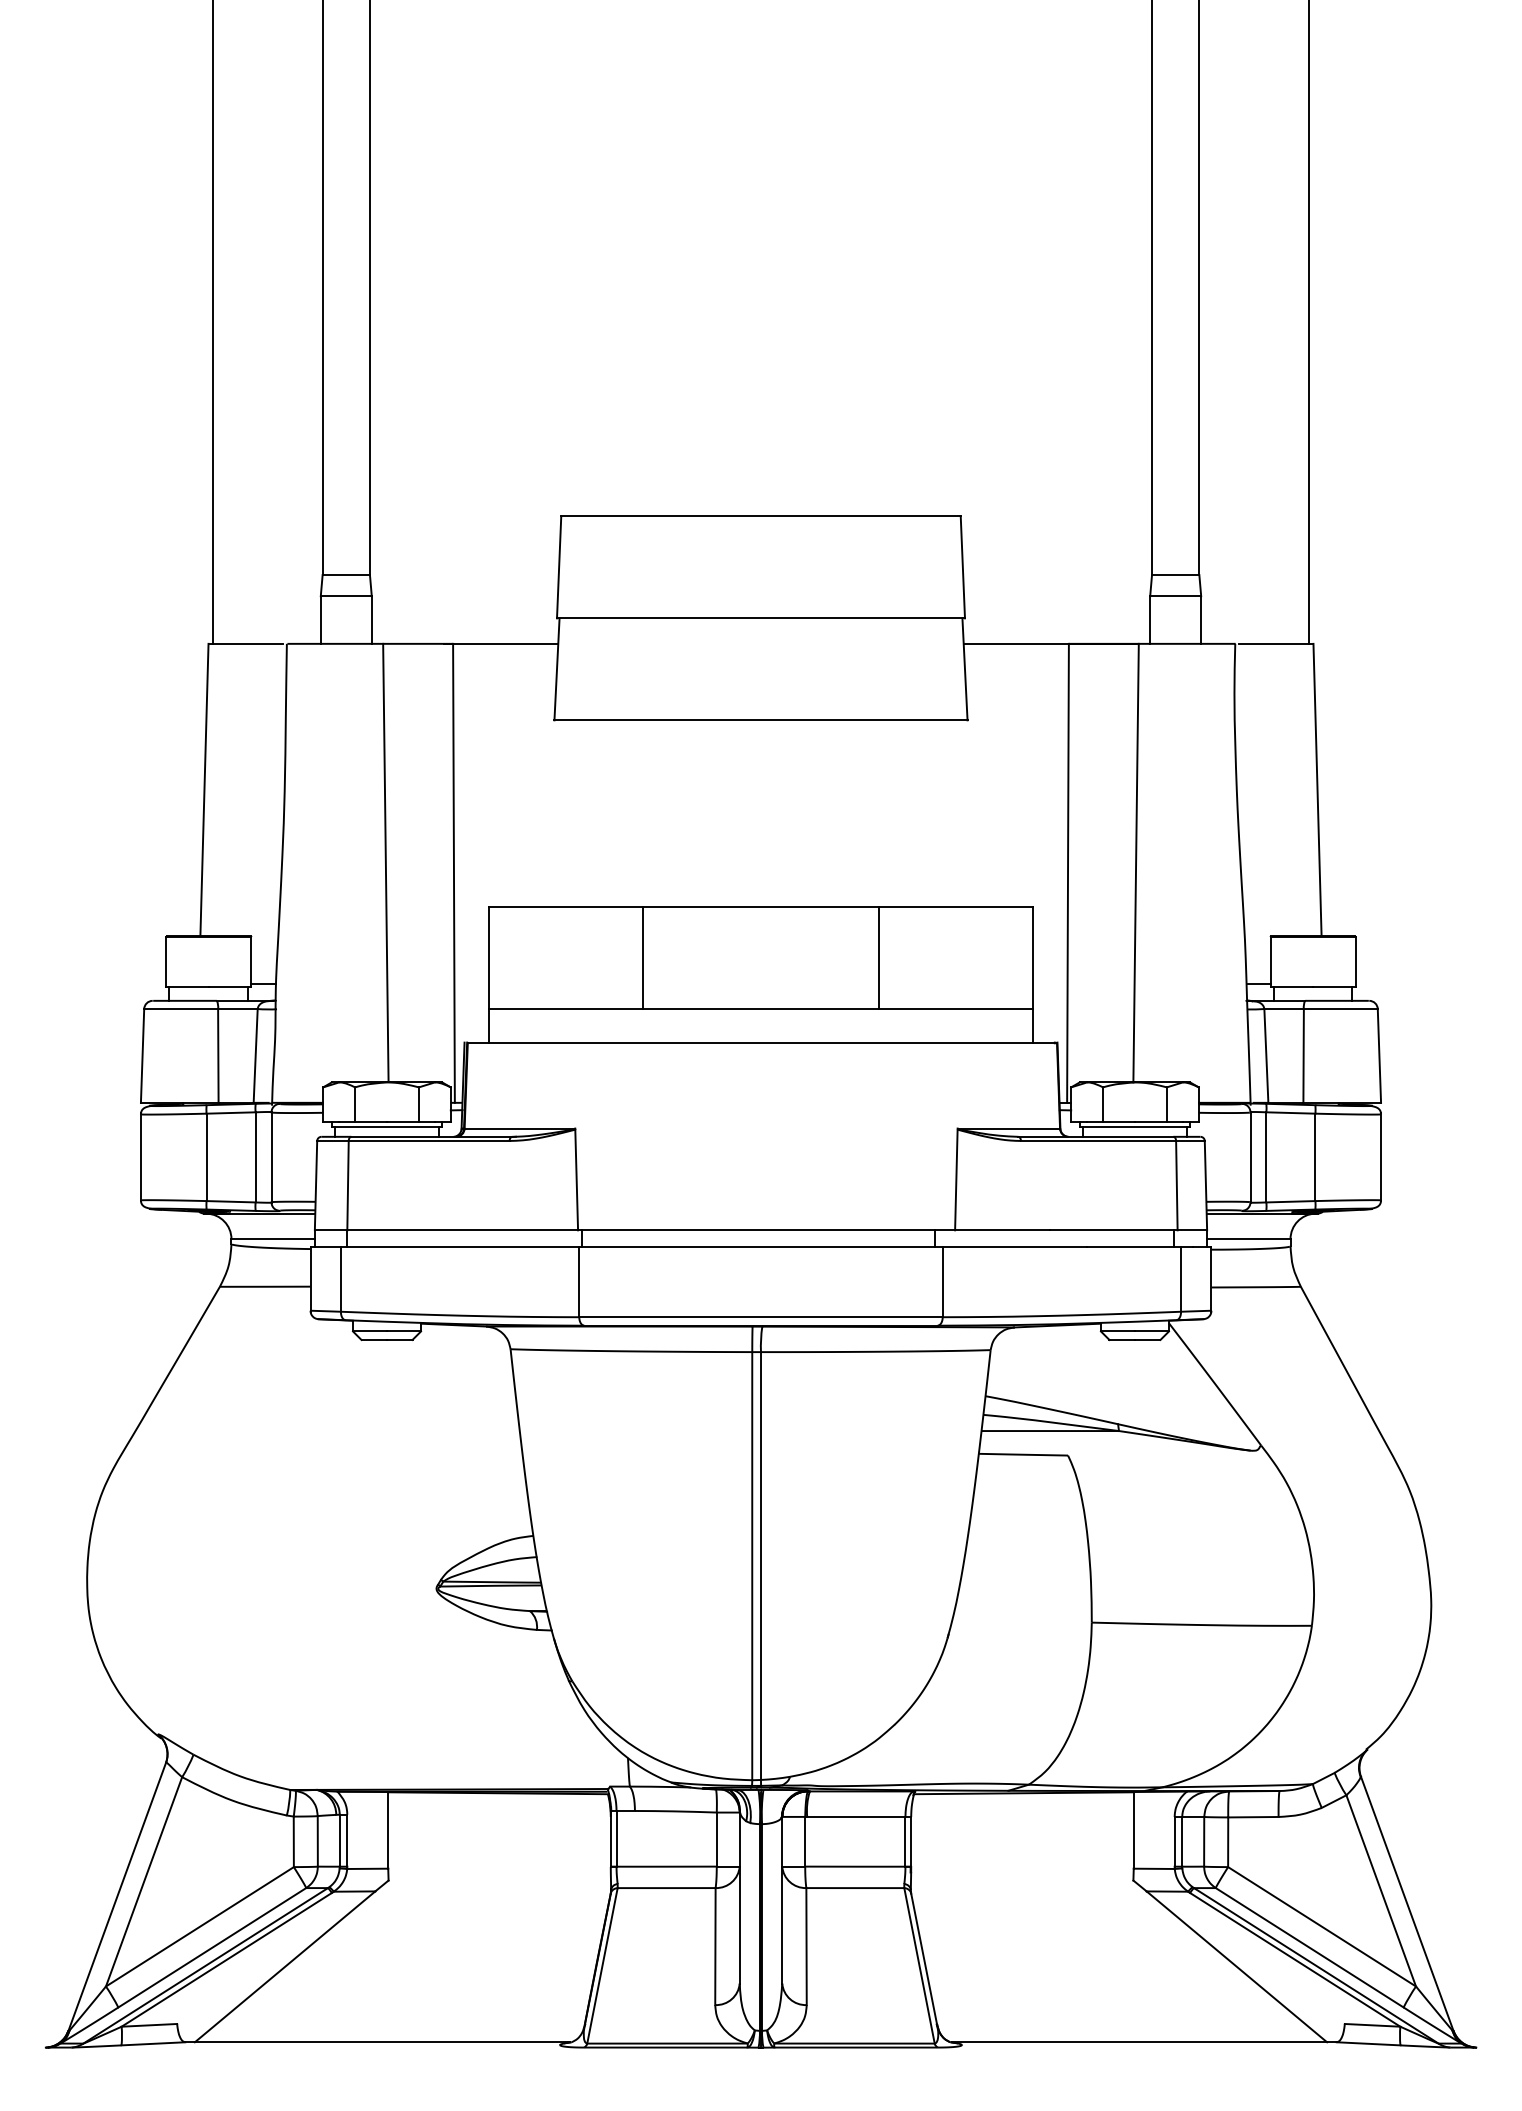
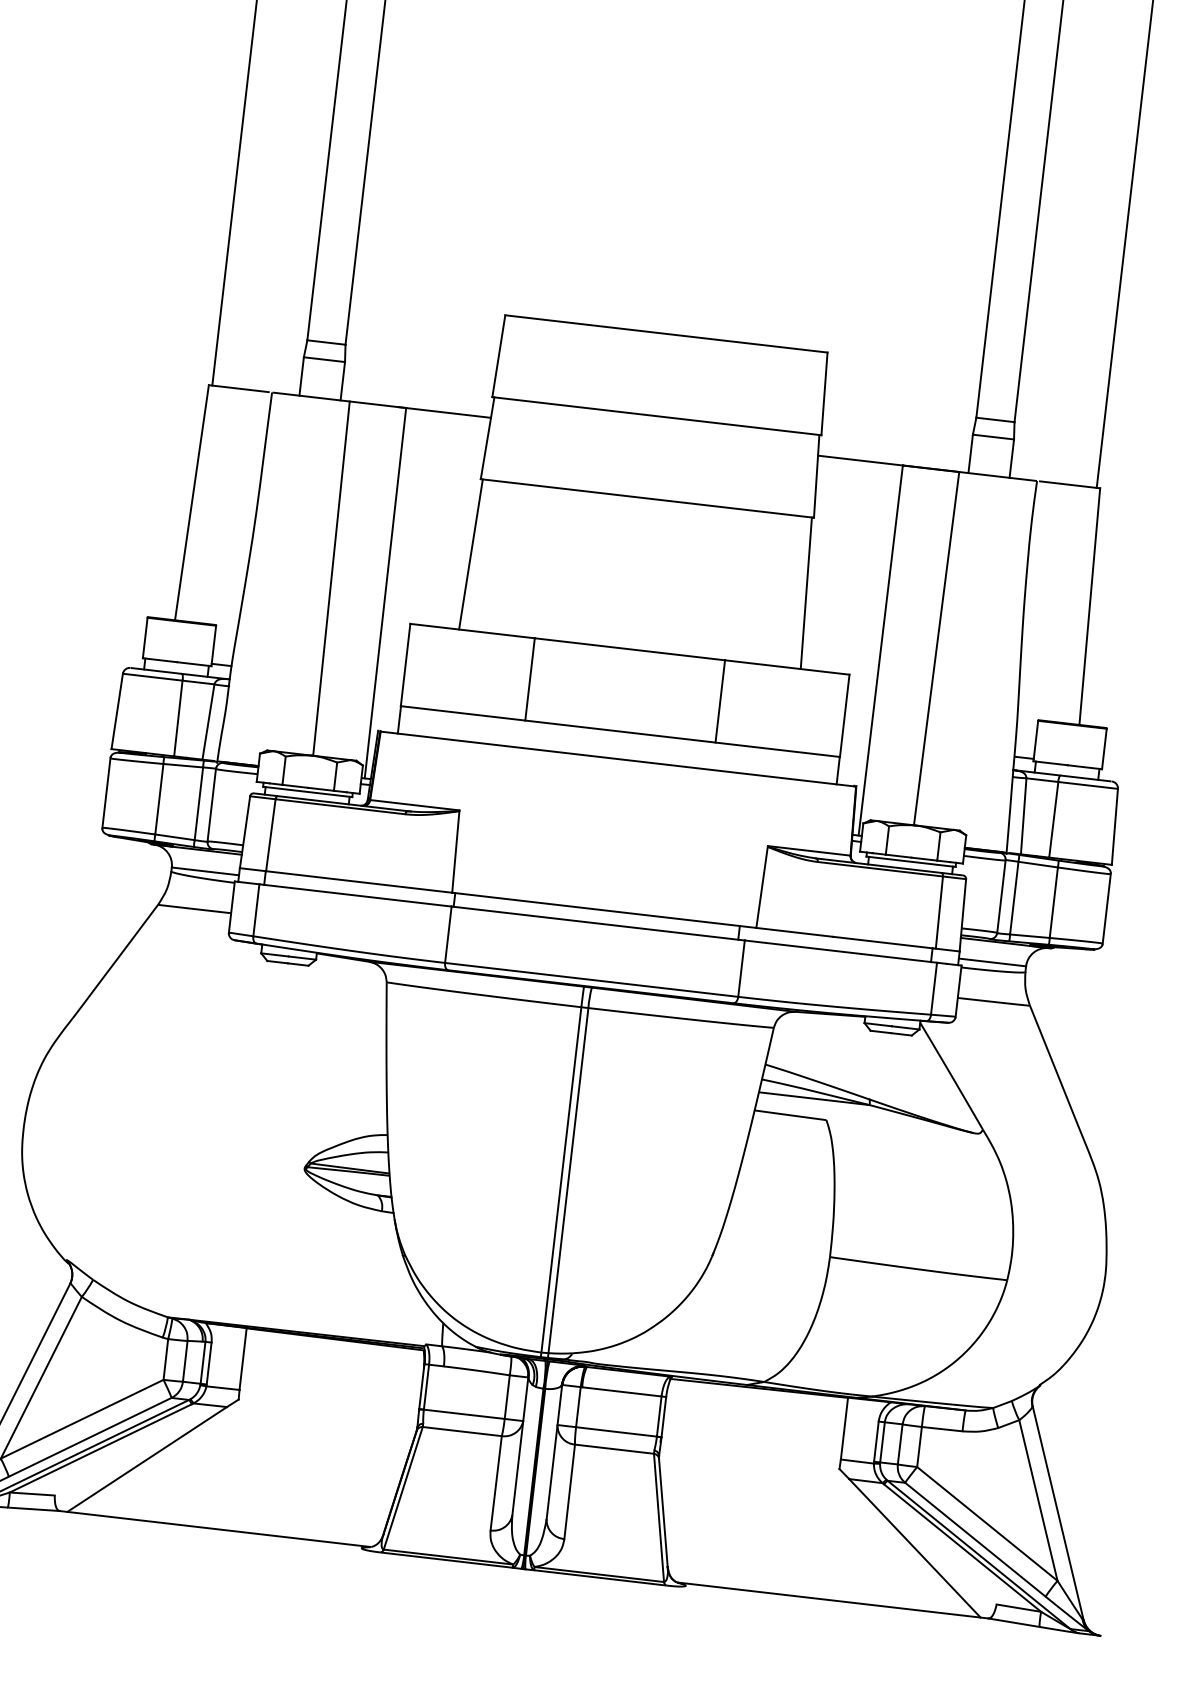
line: (553, 813) -> (471, 554), added
line: (968, 813) -> (806, 592), added

